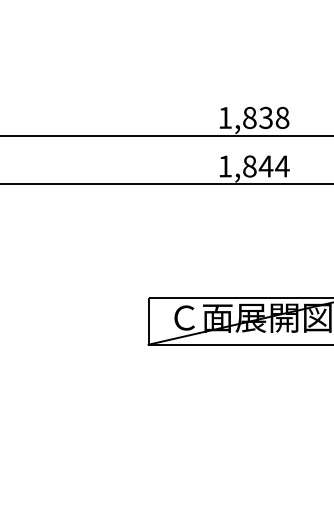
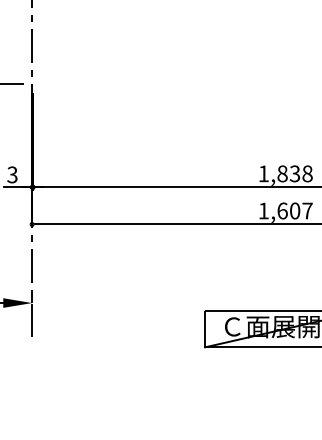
text: (266, 165) -> (295, 210), 1,844 -> 1,607

